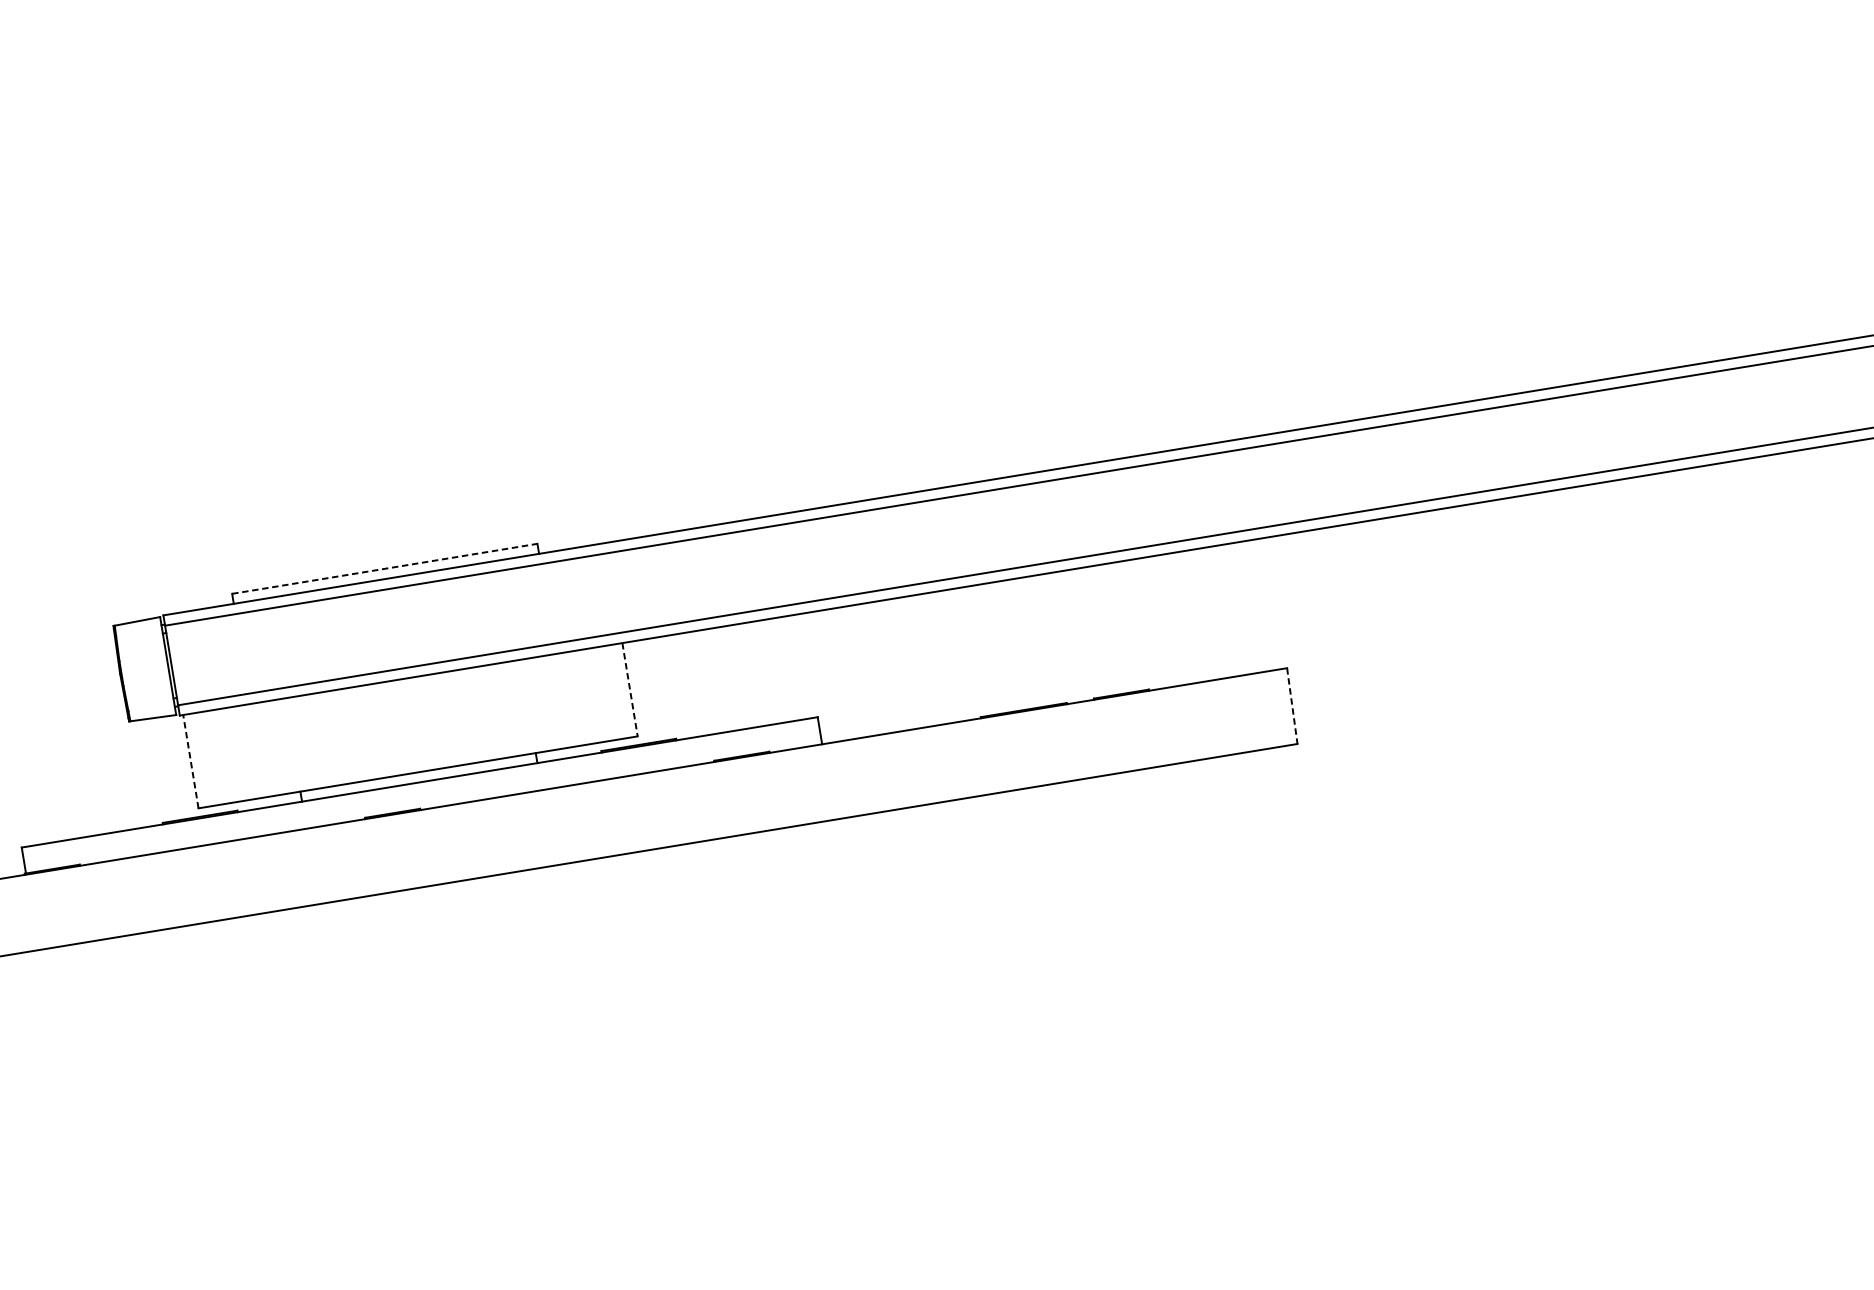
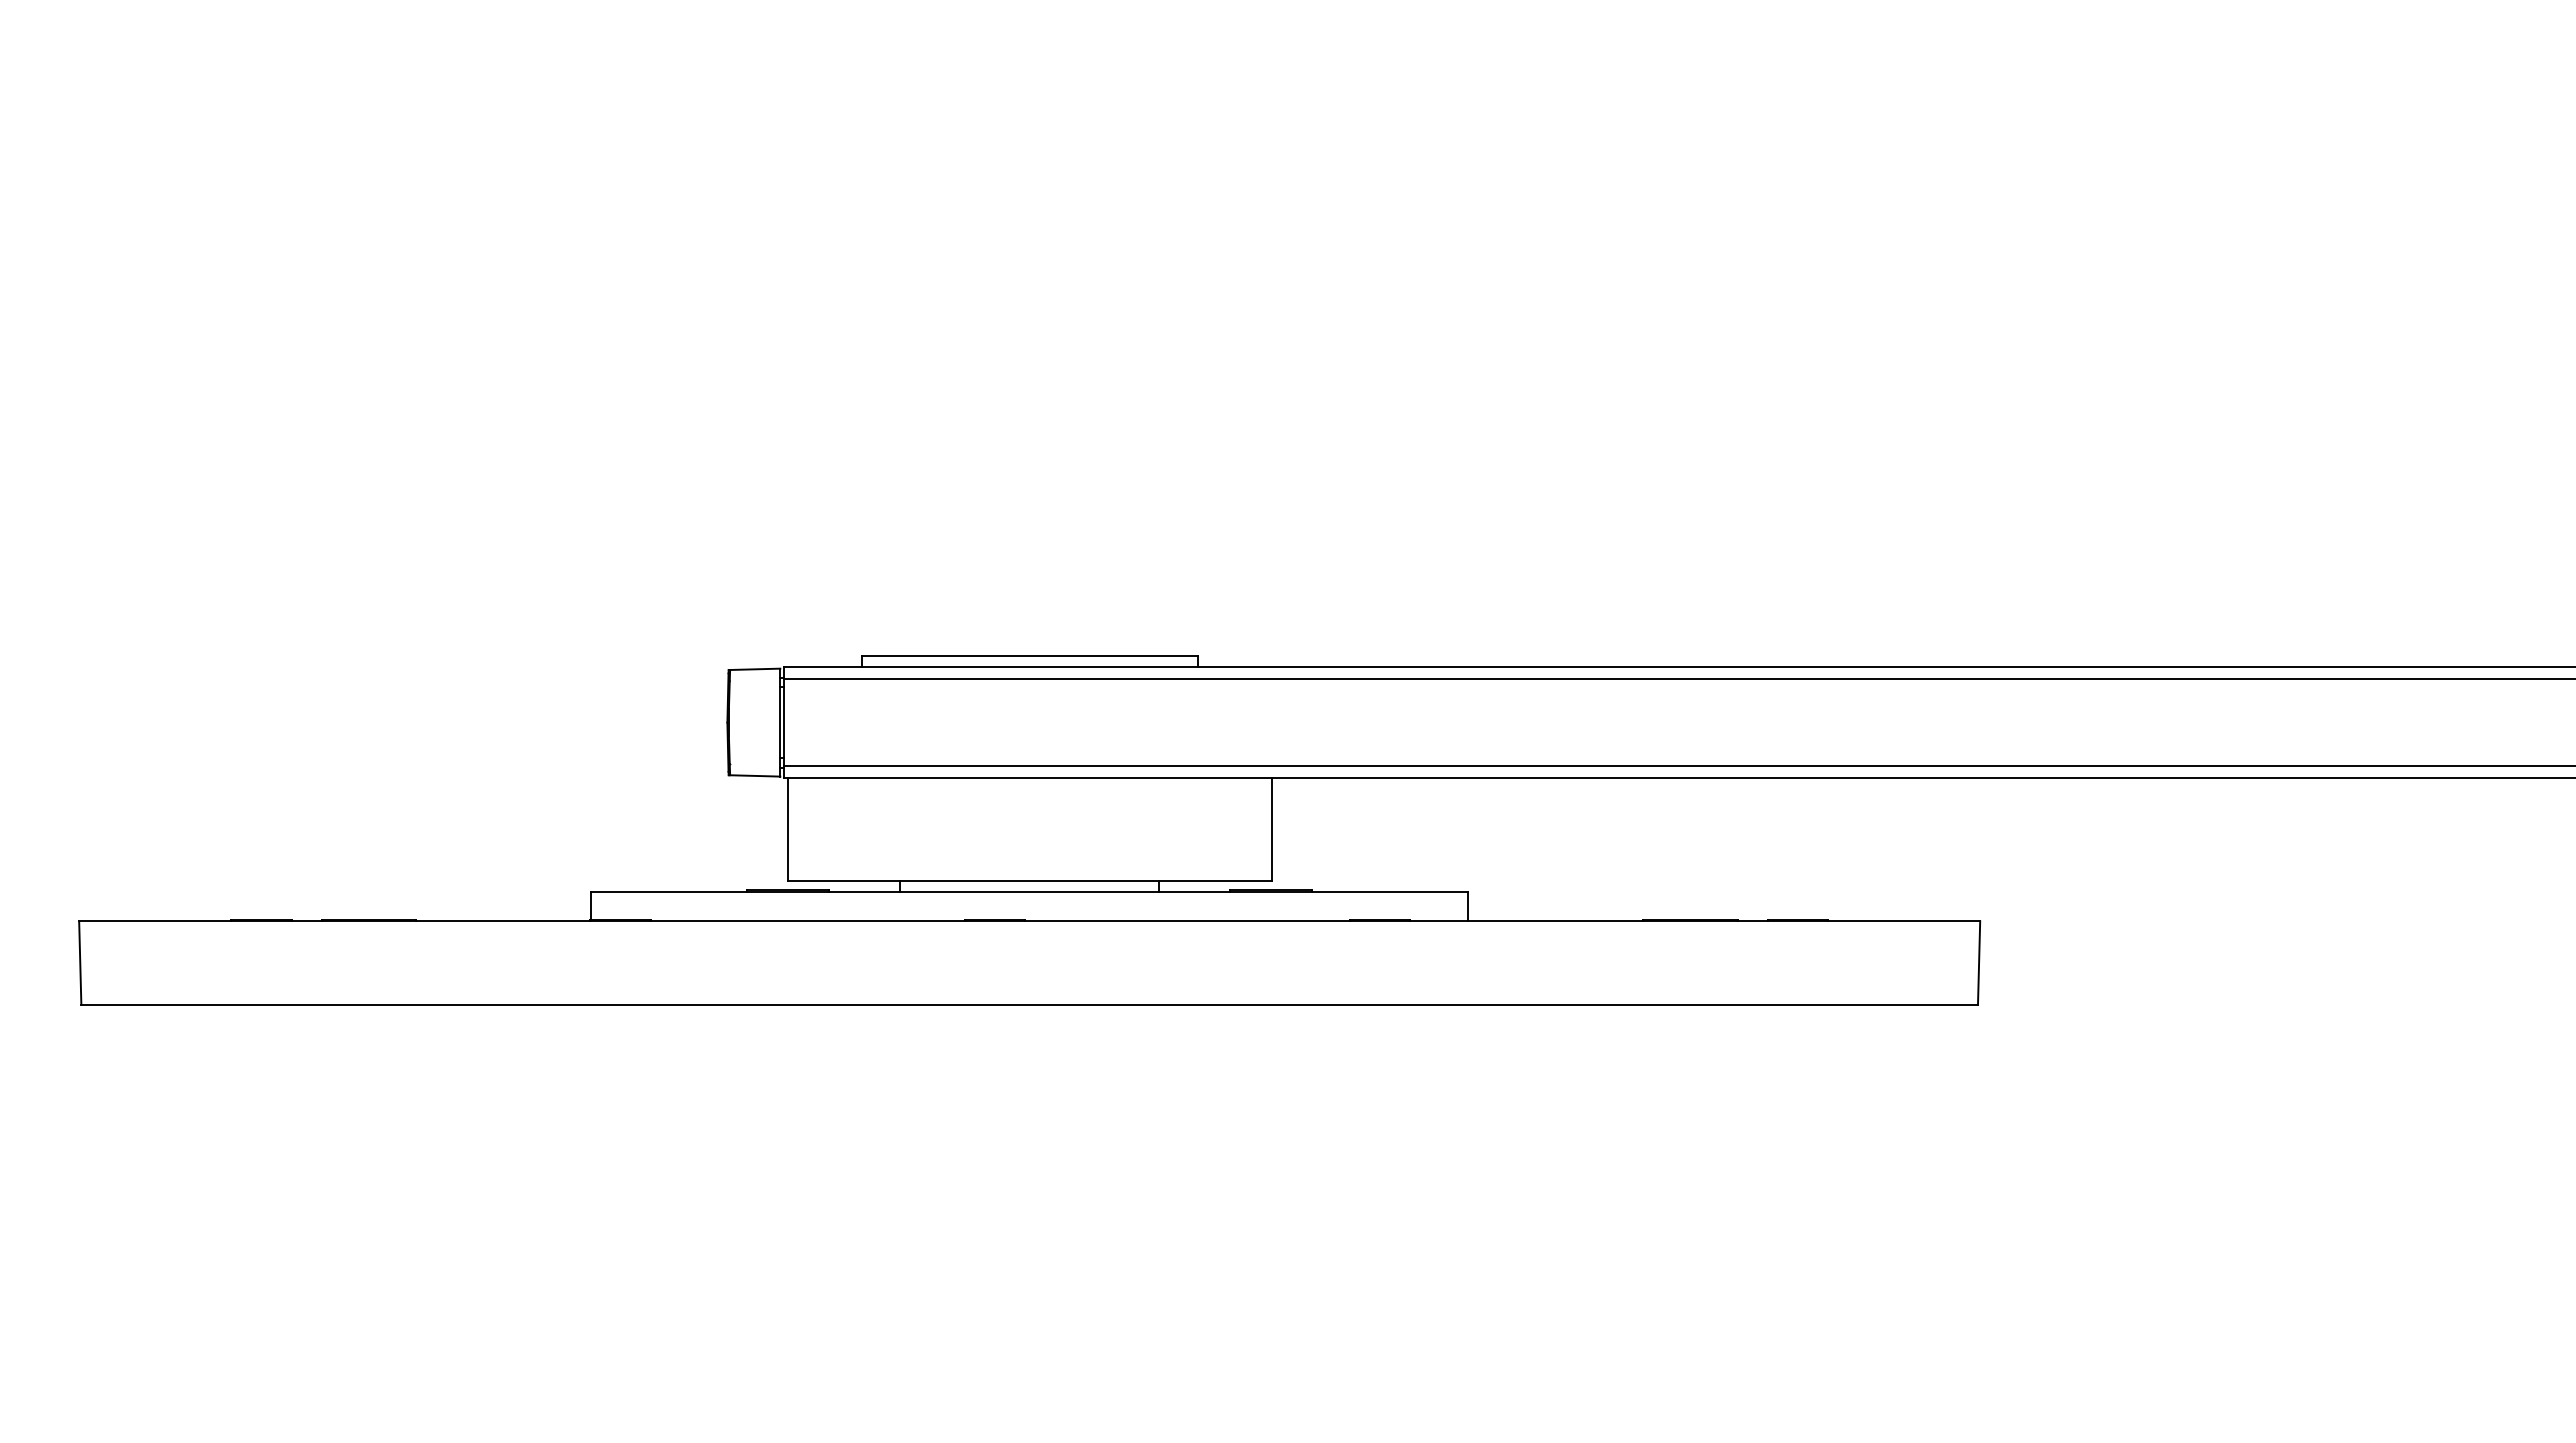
line: (385, 568) -> (1030, 656), dashed -> solid
line: (630, 690) -> (1271, 829), dashed -> solid
line: (1292, 706) -> (1979, 963), dashed -> solid
line: (190, 761) -> (787, 828), dashed -> solid

